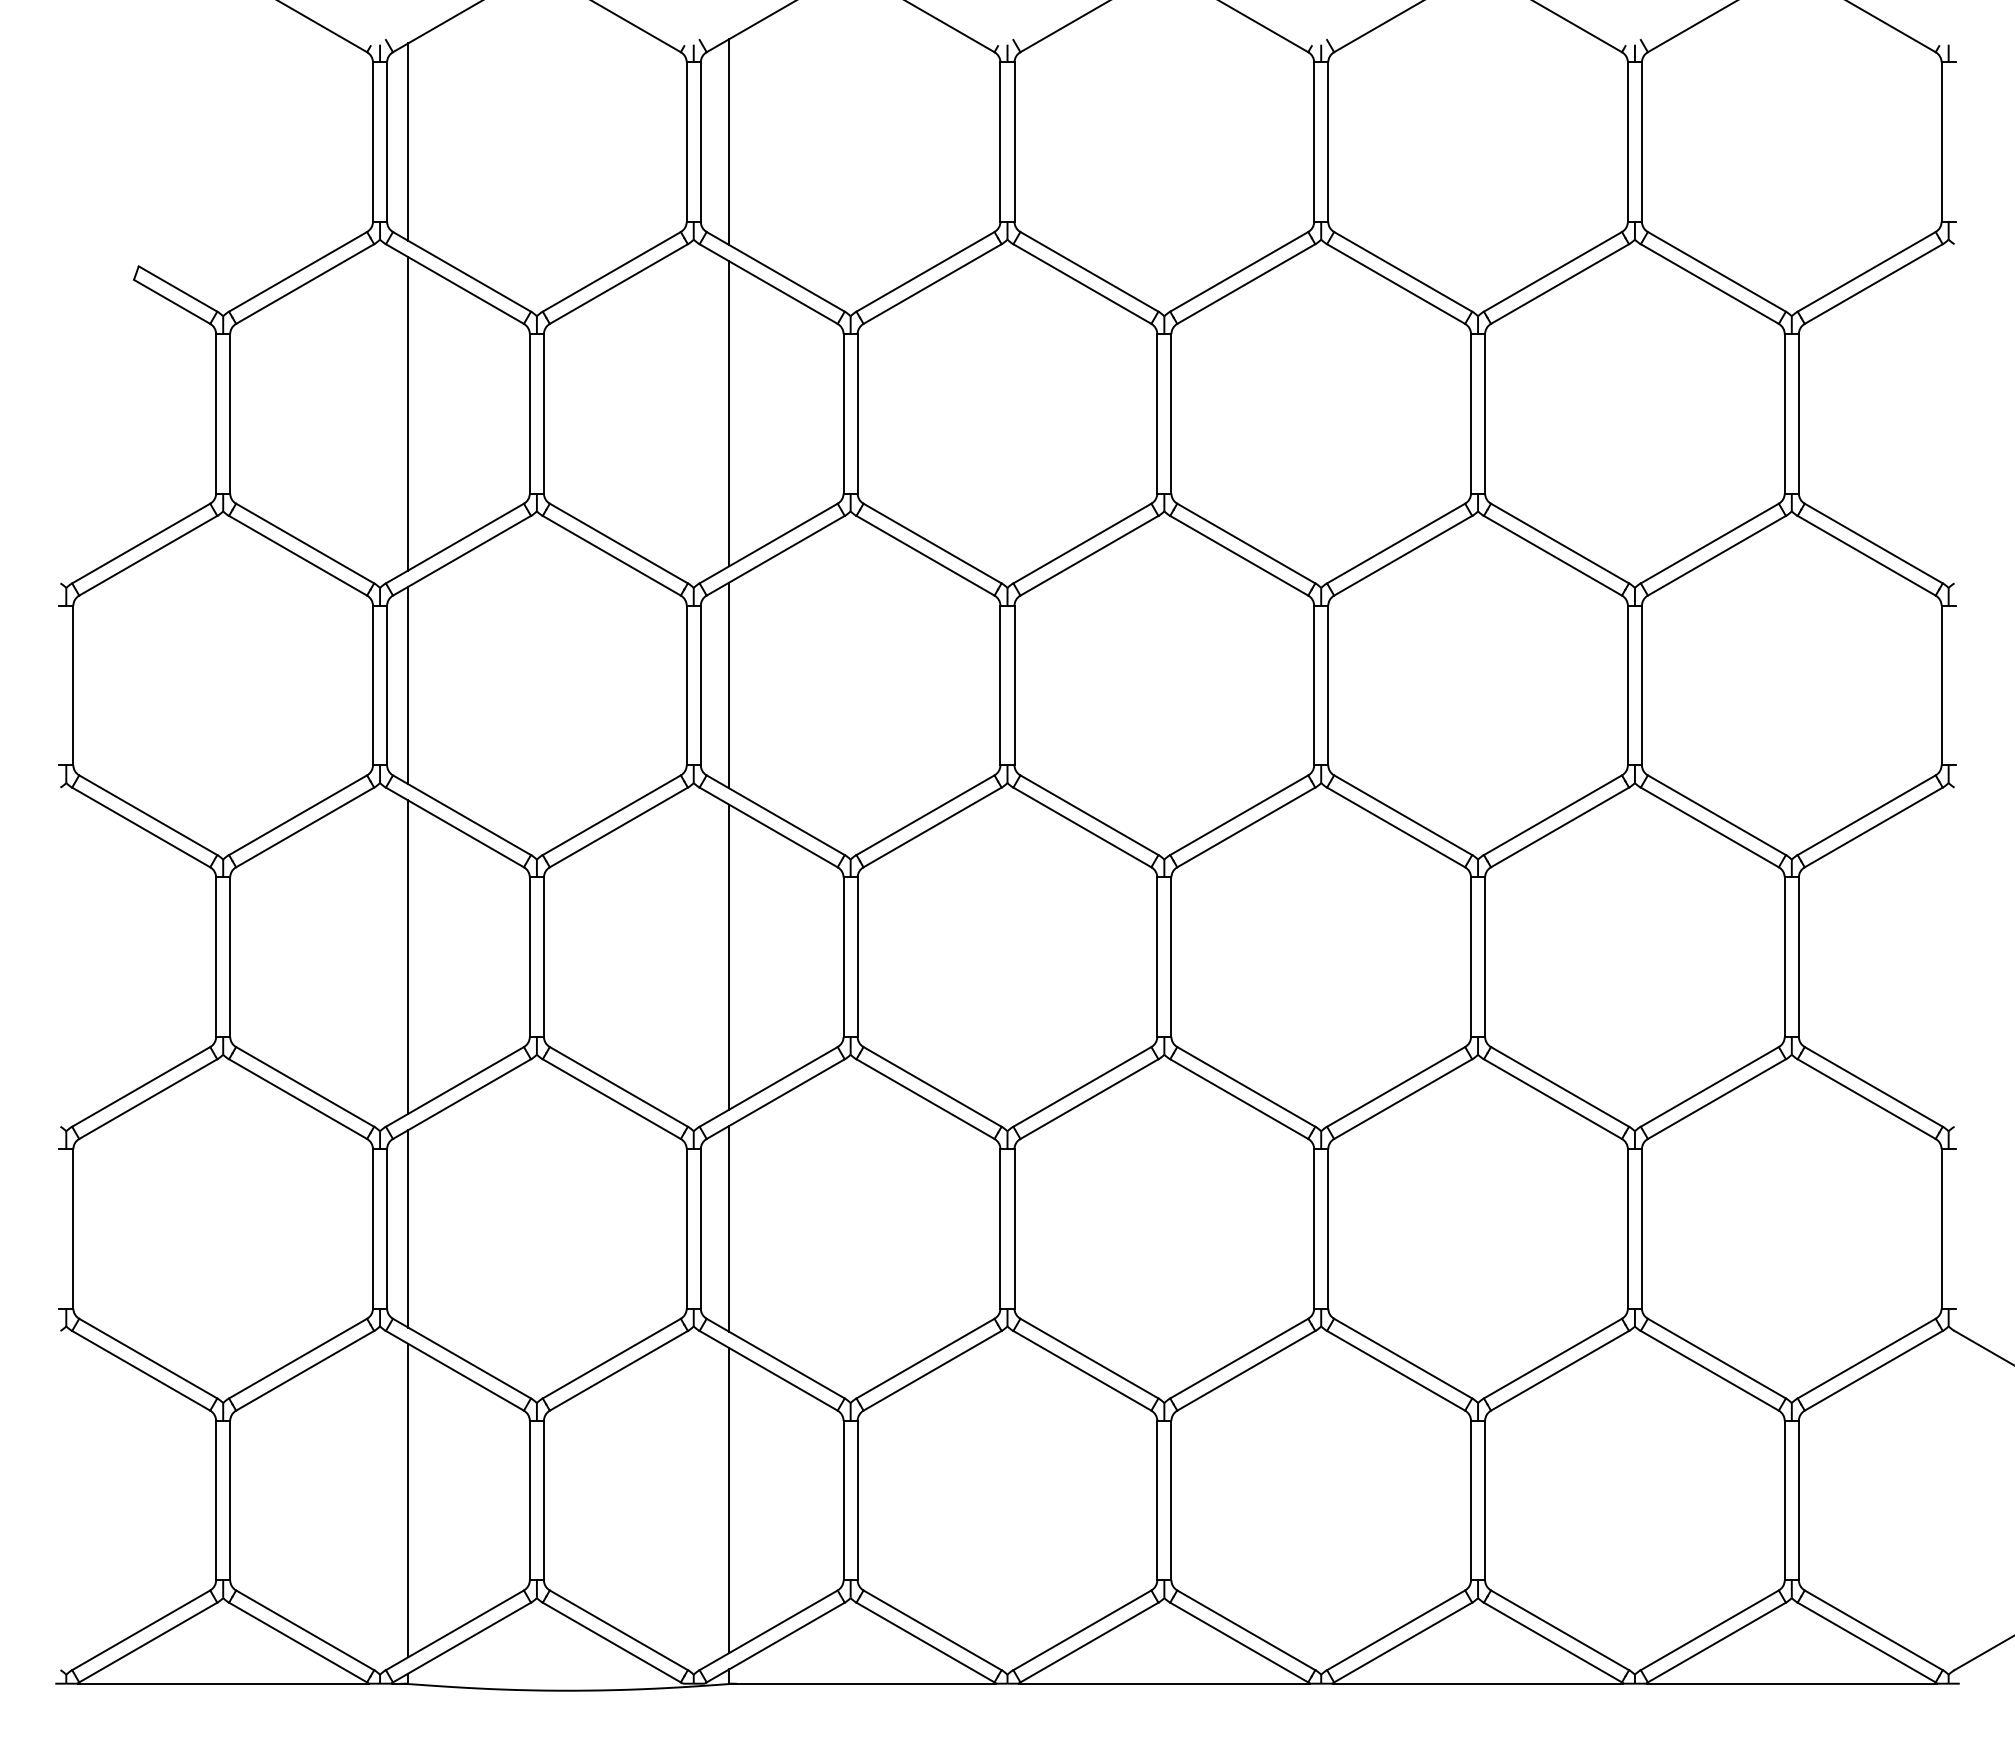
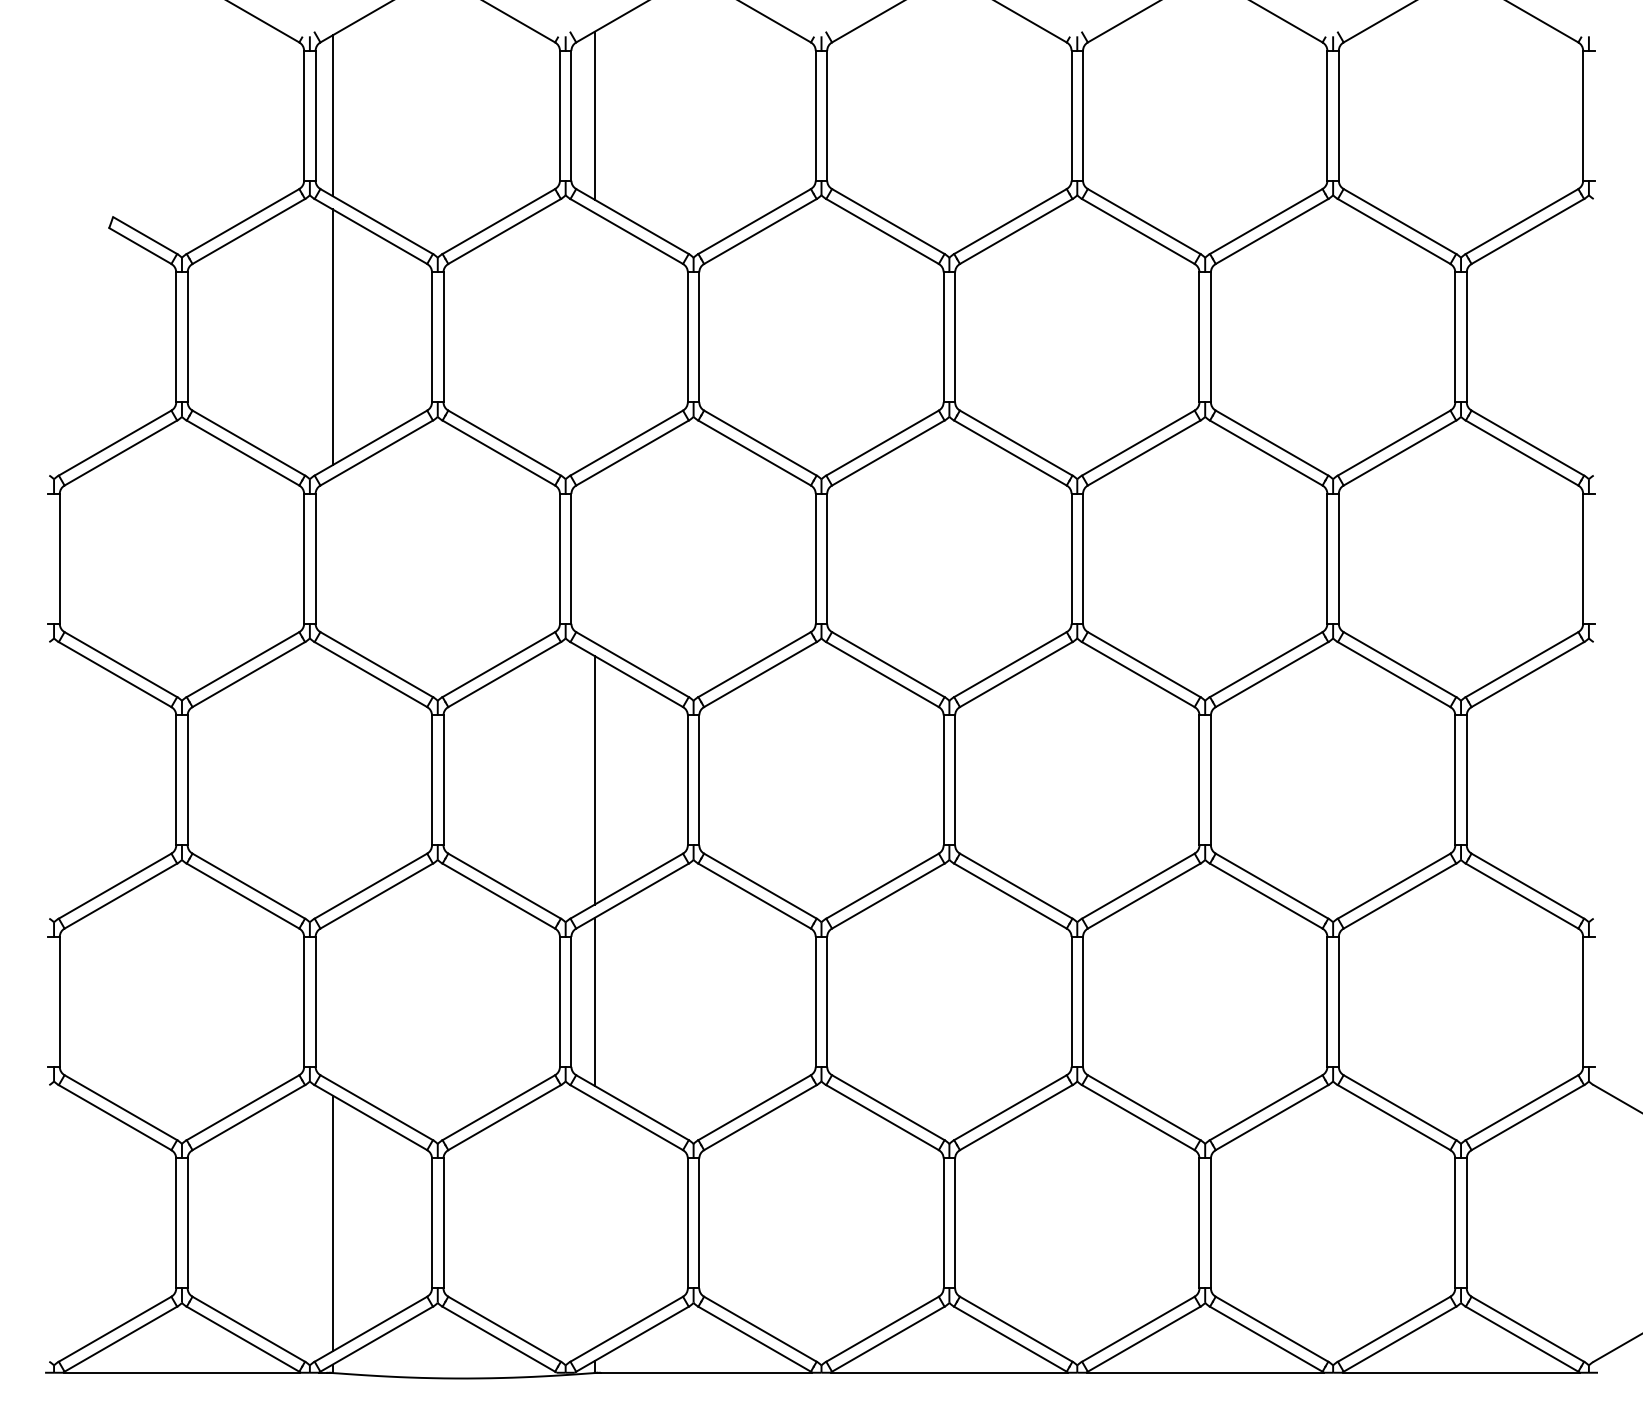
line: (729, 413) -> (594, 337), removed
line: (408, 685) -> (333, 558), removed
line: (729, 685) -> (594, 558), removed
line: (408, 956) -> (333, 779), removed
line: (408, 1228) -> (333, 1001), removed
line: (729, 1500) -> (594, 1223), removed

